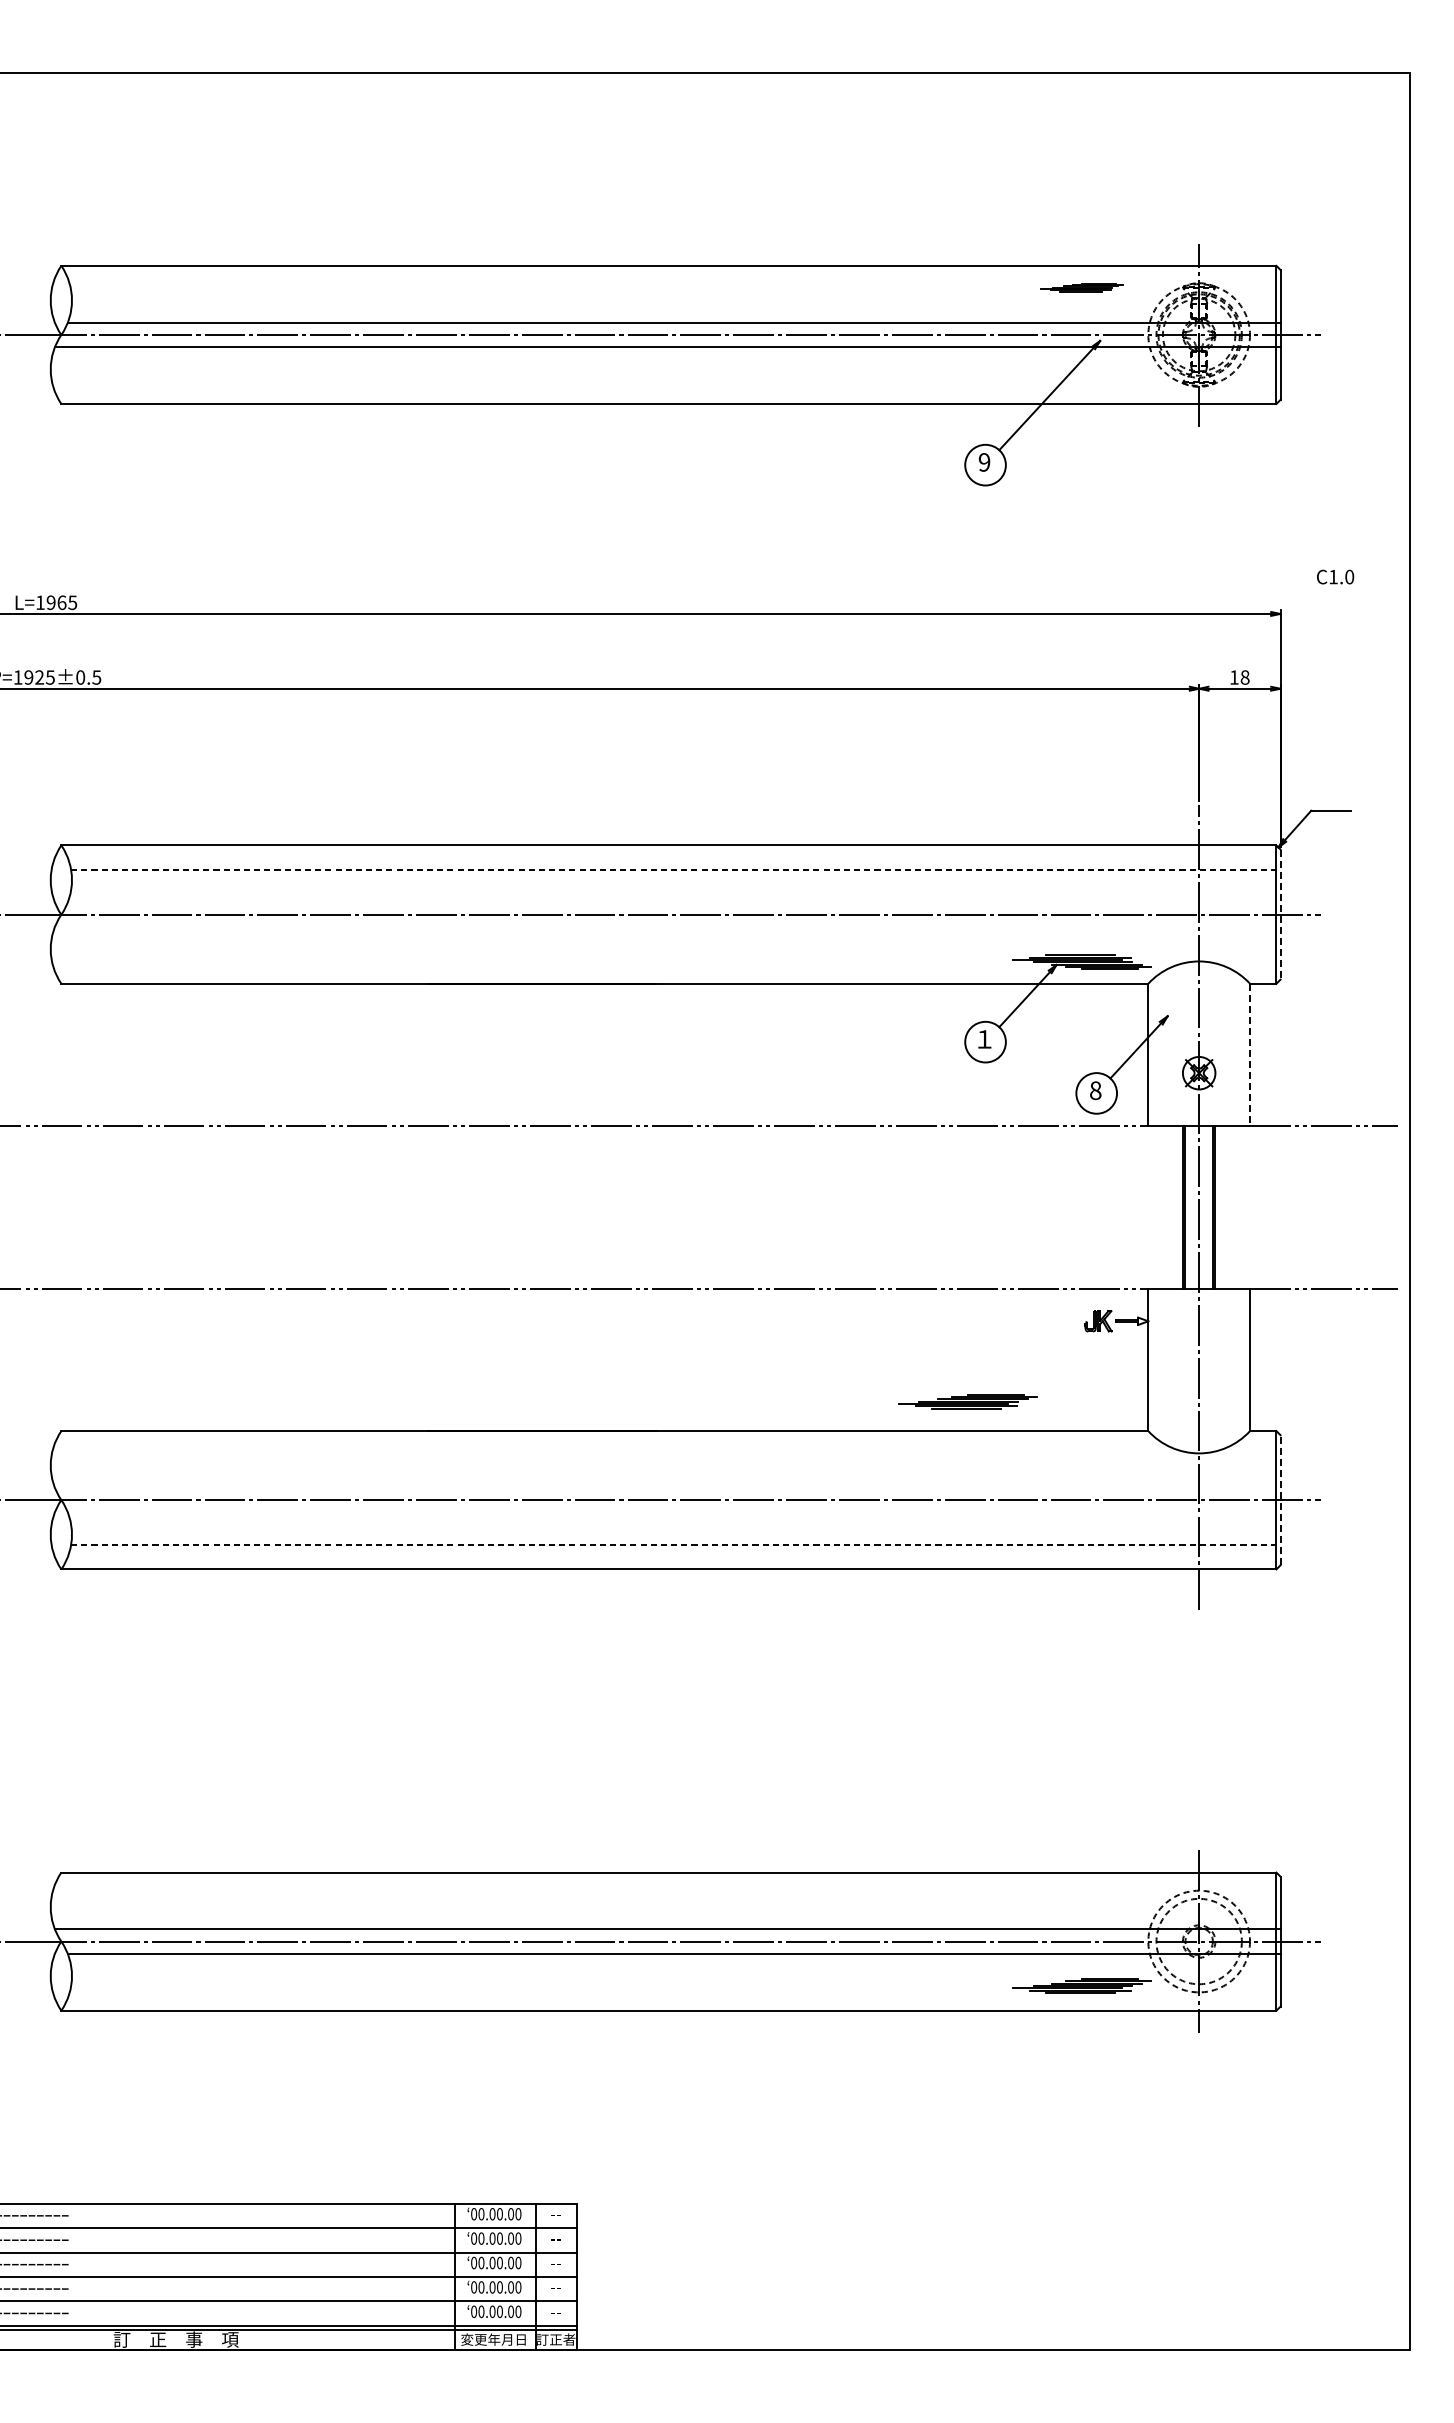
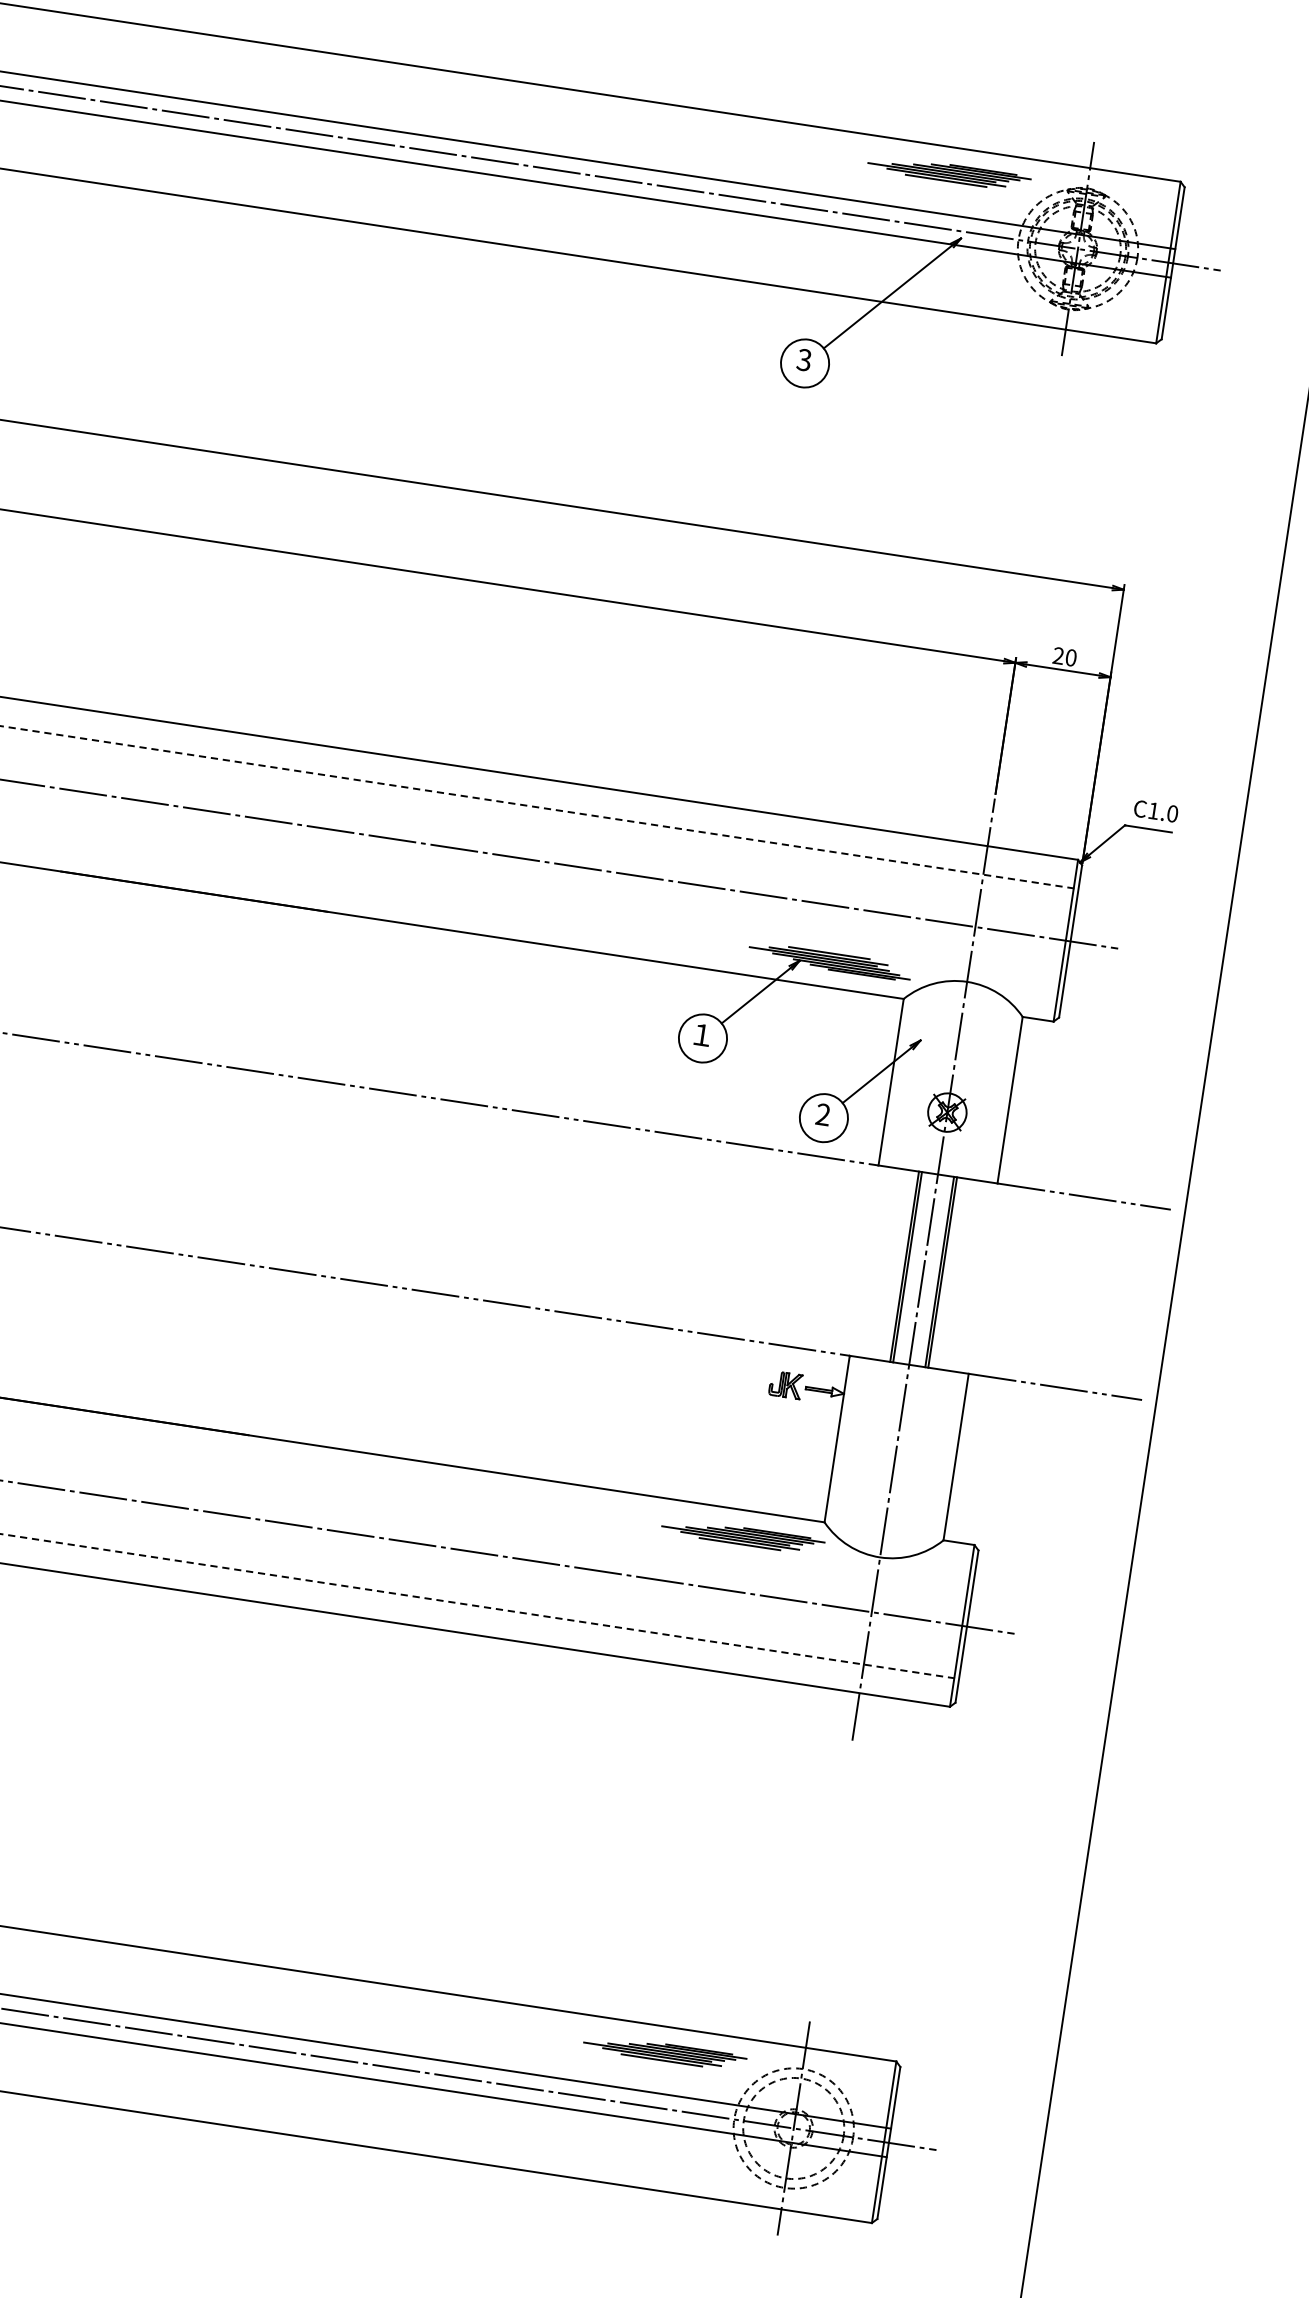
part: (1081, 287) -> (948, 172), size x1.67
text: (984, 462) -> (804, 360), 9 -> 3
text: (1335, 576) -> (1156, 810), moved
text: (1239, 677) -> (1064, 656), 18 -> 20
line: (1280, 915) -> (1070, 942), dashed -> solid
line: (1250, 1055) -> (1010, 1100), dashed -> solid
text: (1095, 1090) -> (823, 1114), 8 -> 2
part: (967, 1401) -> (742, 1535), moved
line: (1280, 1499) -> (967, 1625), dashed -> solid
part: (1081, 1985) -> (664, 2051), moved

